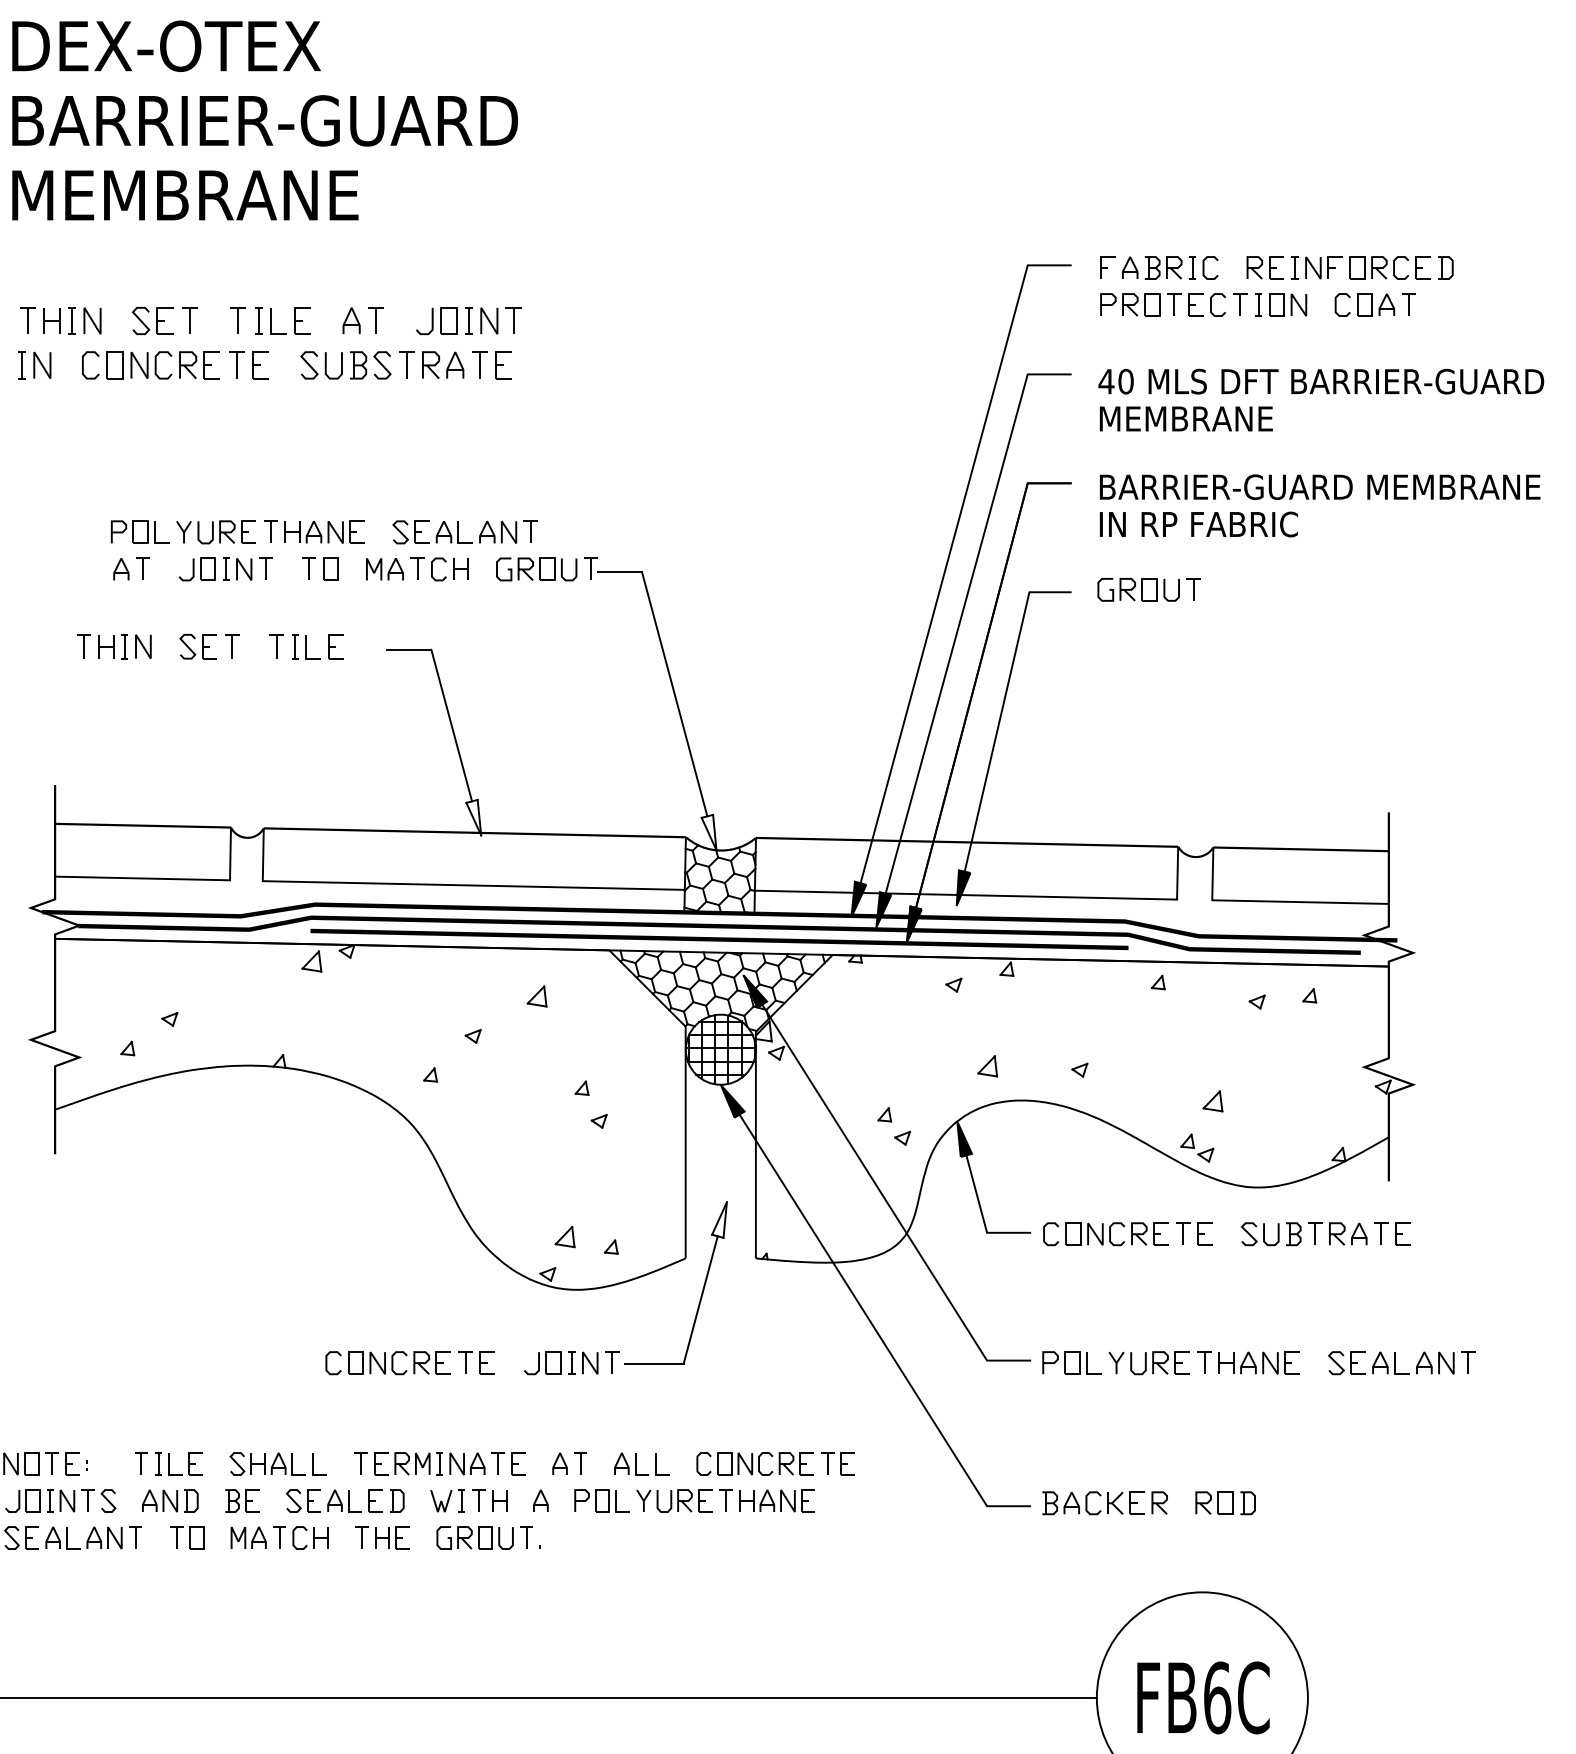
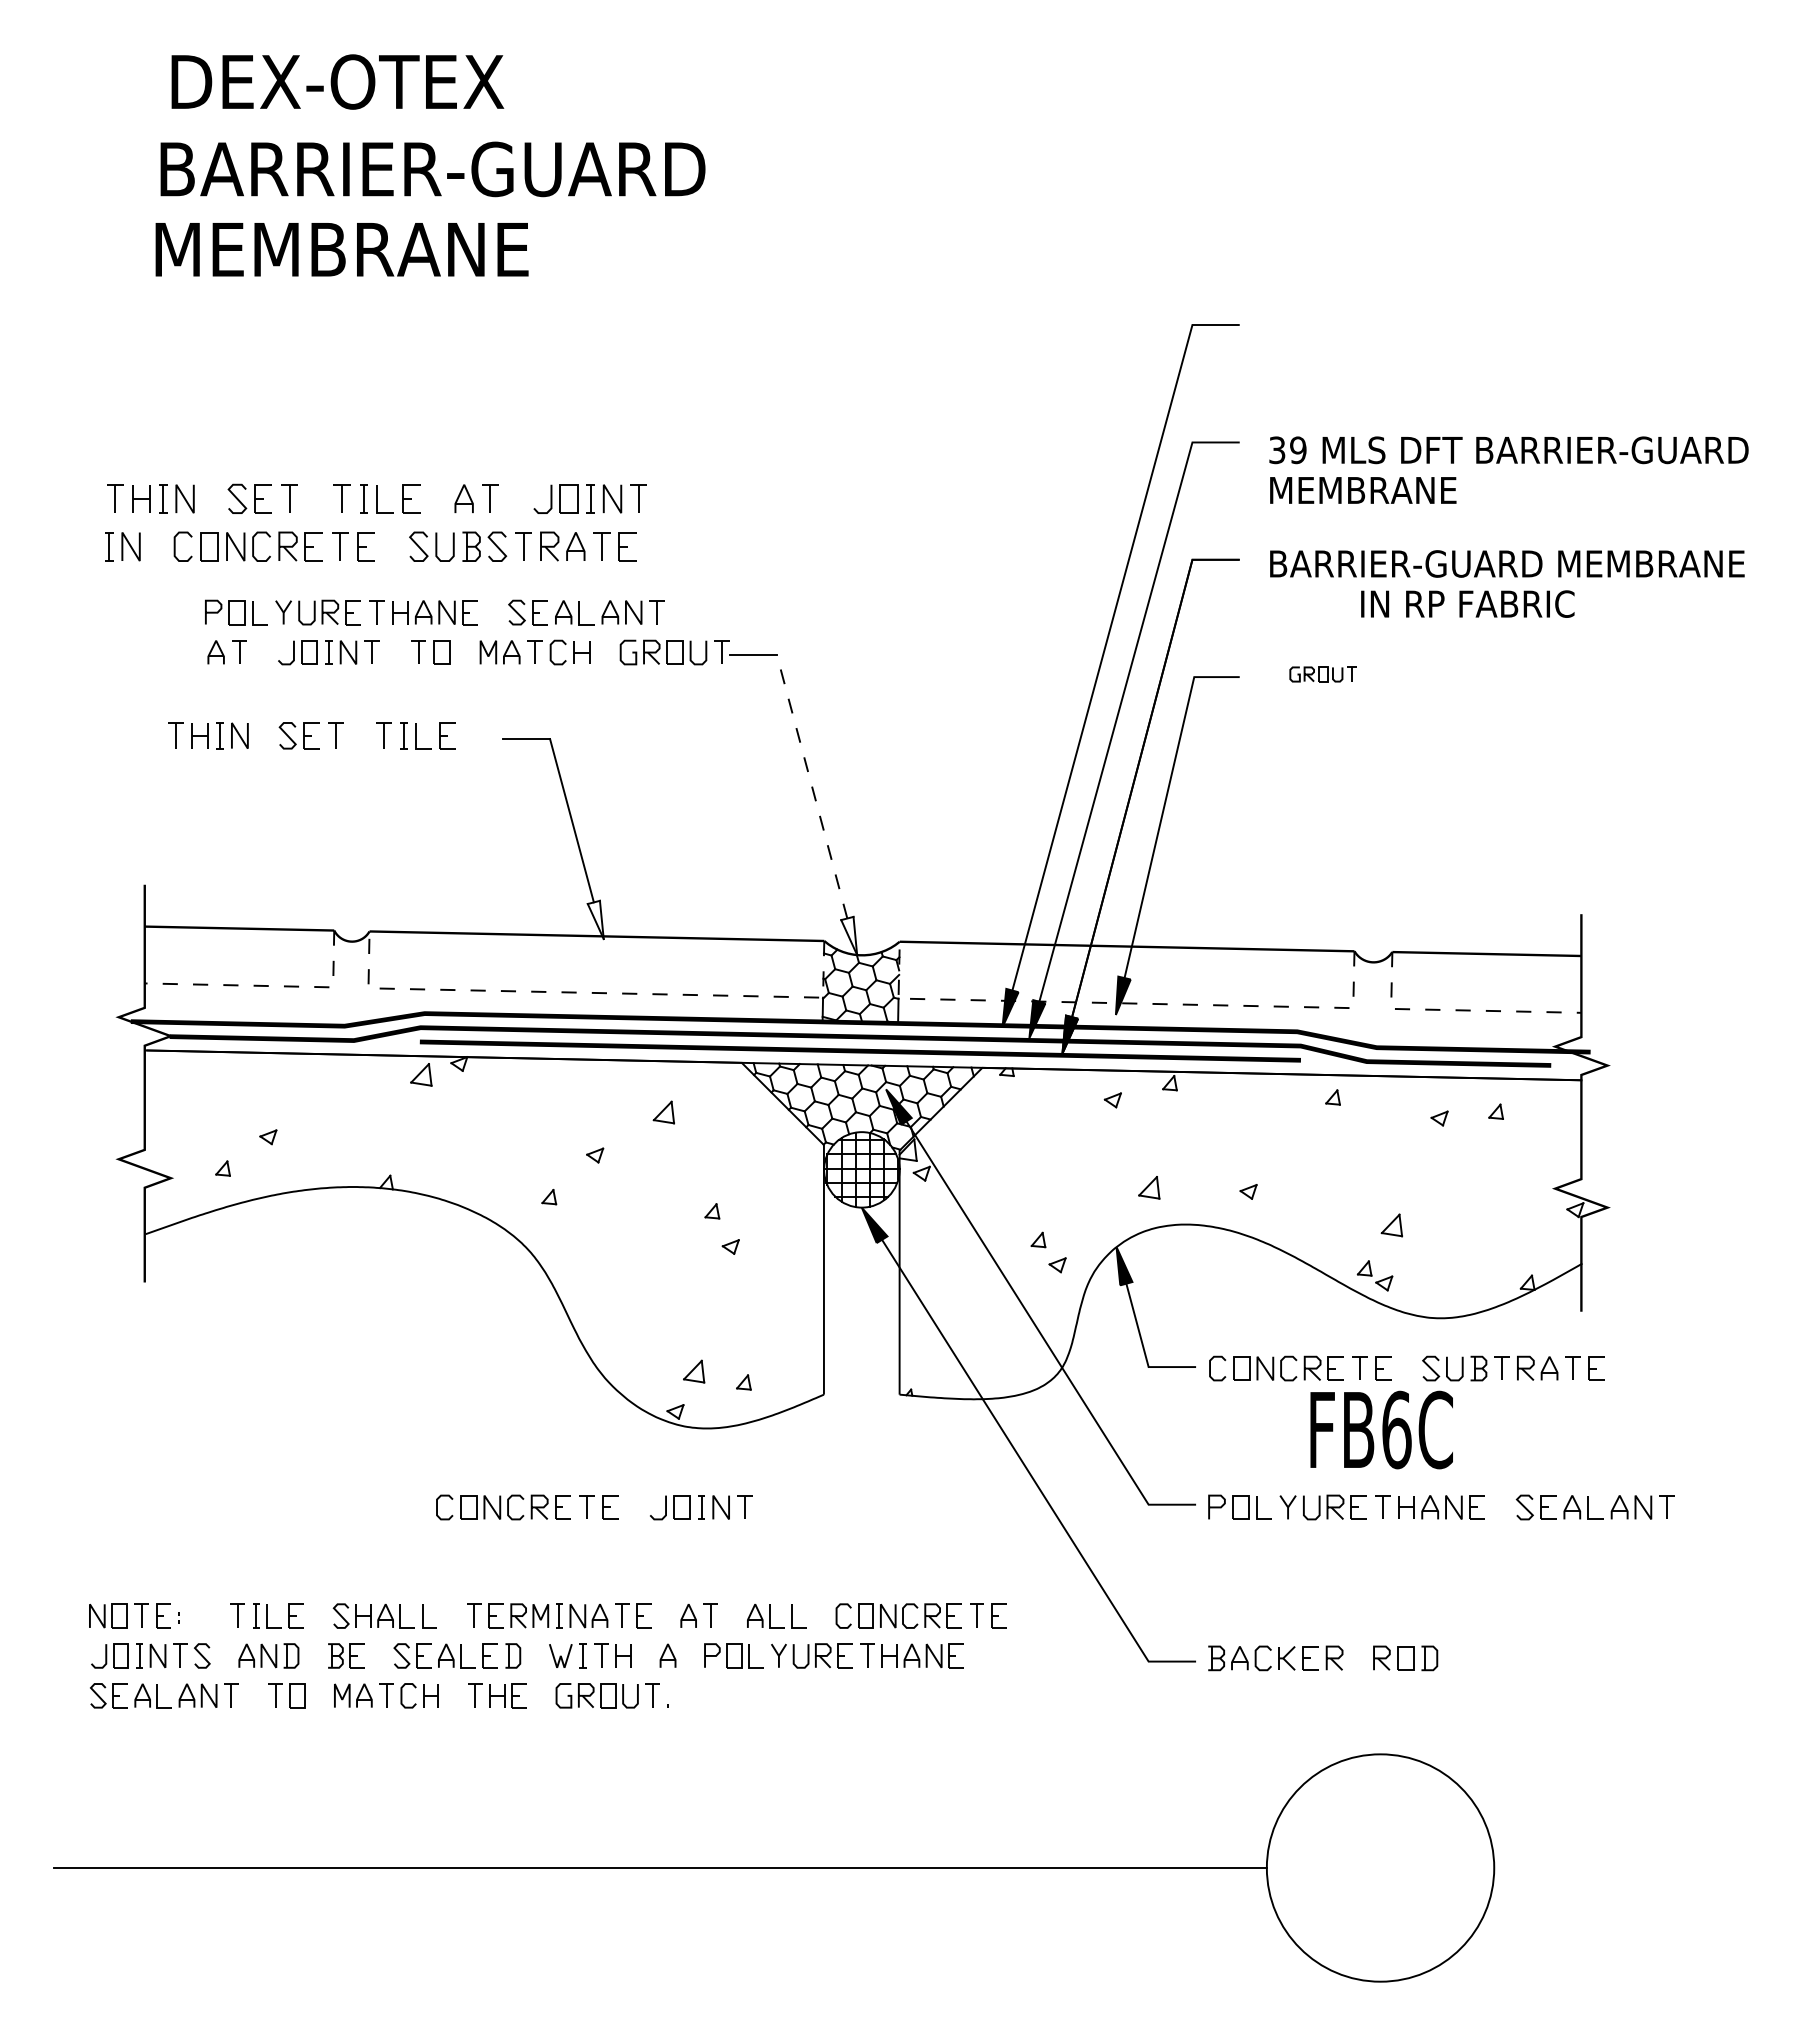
text: (166, 45) -> (337, 81), moved
text: (264, 120) -> (432, 169), moved
text: (184, 195) -> (341, 249), moved
part: (1276, 279) -> (1460, 340), removed
part: (270, 334) -> (376, 513), moved
text: (1116, 381) -> (1287, 450), 40 -> 39
text: (1198, 523) -> (1467, 603), moved
part: (1148, 589) -> (1322, 674), size x0.6
line: (675, 693) -> (812, 786), solid -> dashed
line: (169, 879) -> (267, 986), solid -> dashed
line: (473, 885) -> (595, 992), solid -> dashed
line: (965, 895) -> (1125, 1003), solid -> dashed
line: (1273, 901) -> (1457, 1010), solid -> dashed
part: (701, 1290) -> (841, 1429), removed
text: (1203, 1697) -> (1381, 1429), moved

